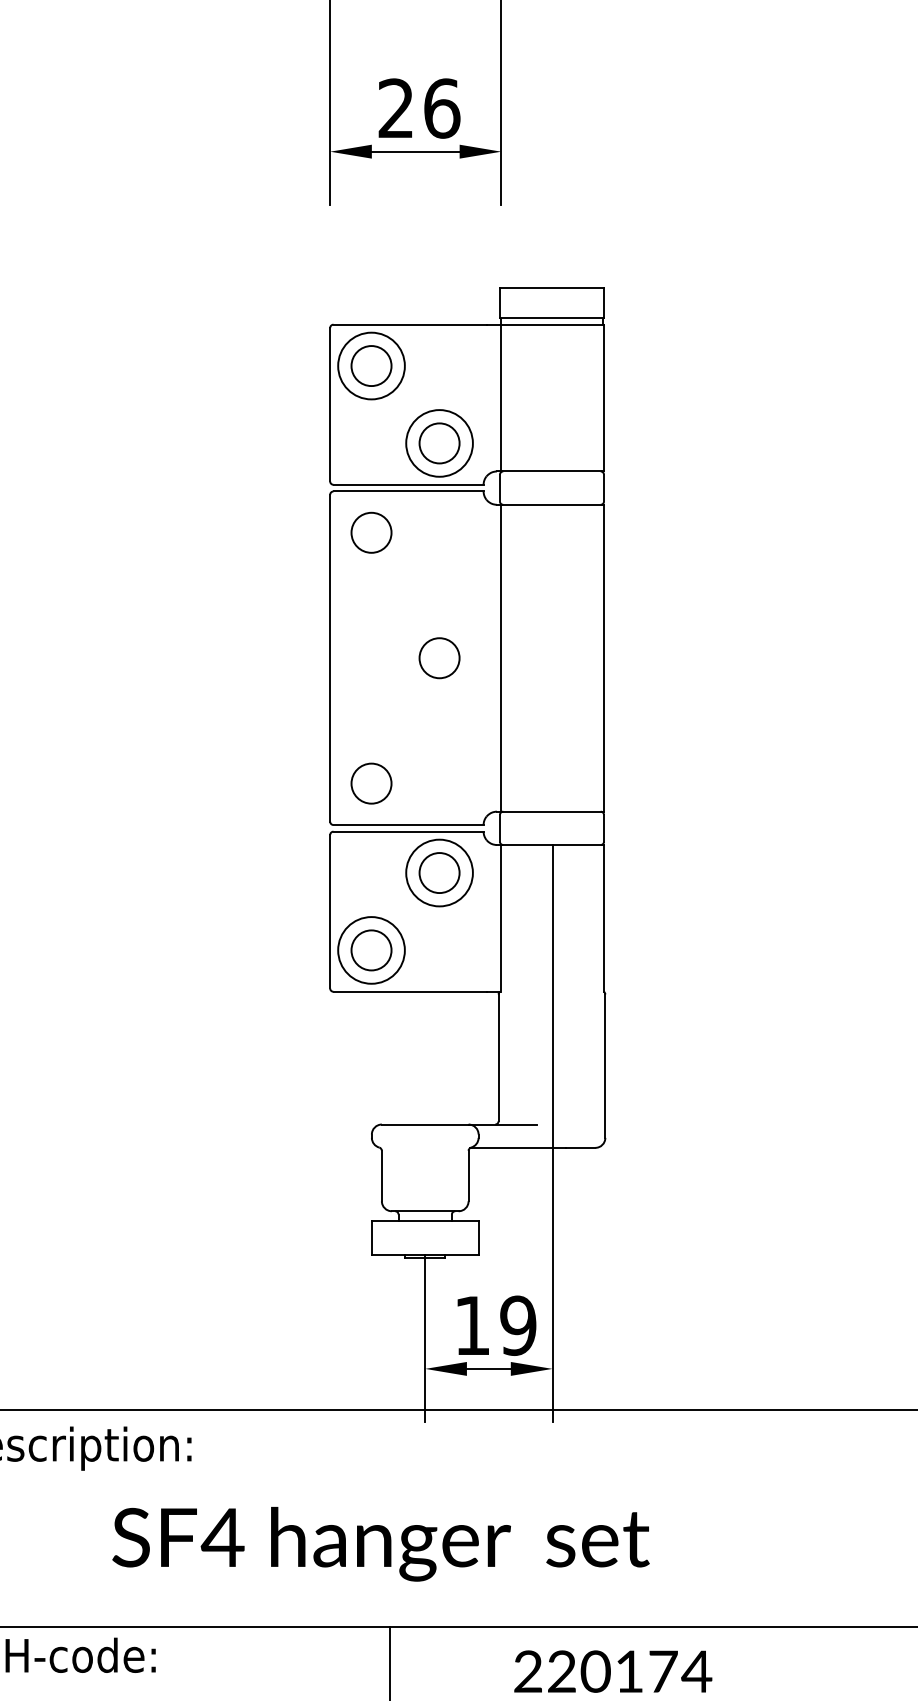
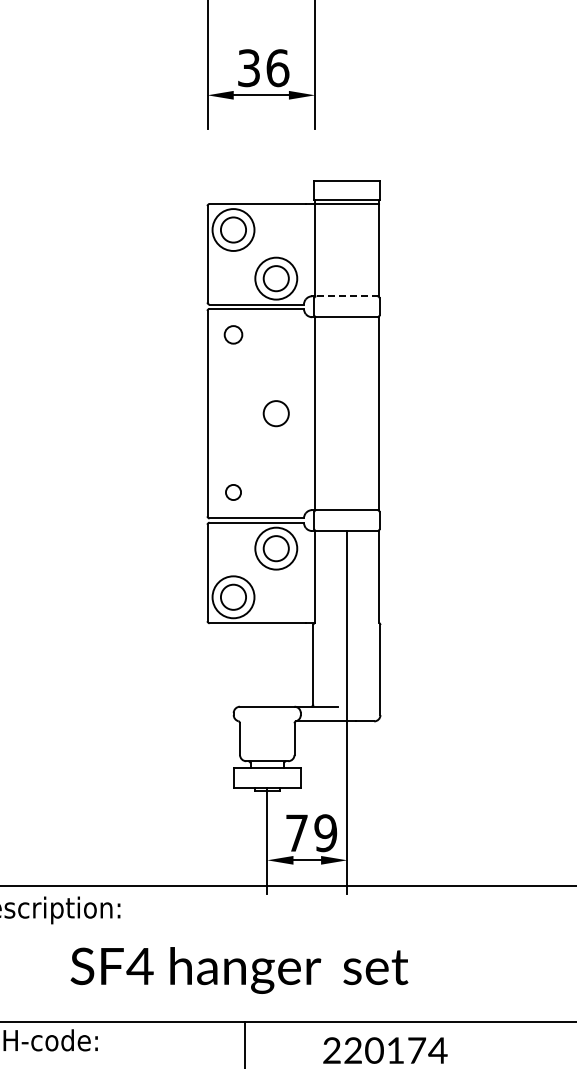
text: (395, 109) -> (248, 68), 26 -> 36
line: (551, 471) -> (346, 296), solid -> dashed
circle: (371, 532) -> (233, 334), size x0.7
circle: (371, 783) -> (233, 492), size x0.6
text: (471, 1324) -> (296, 832), 19 -> 79

